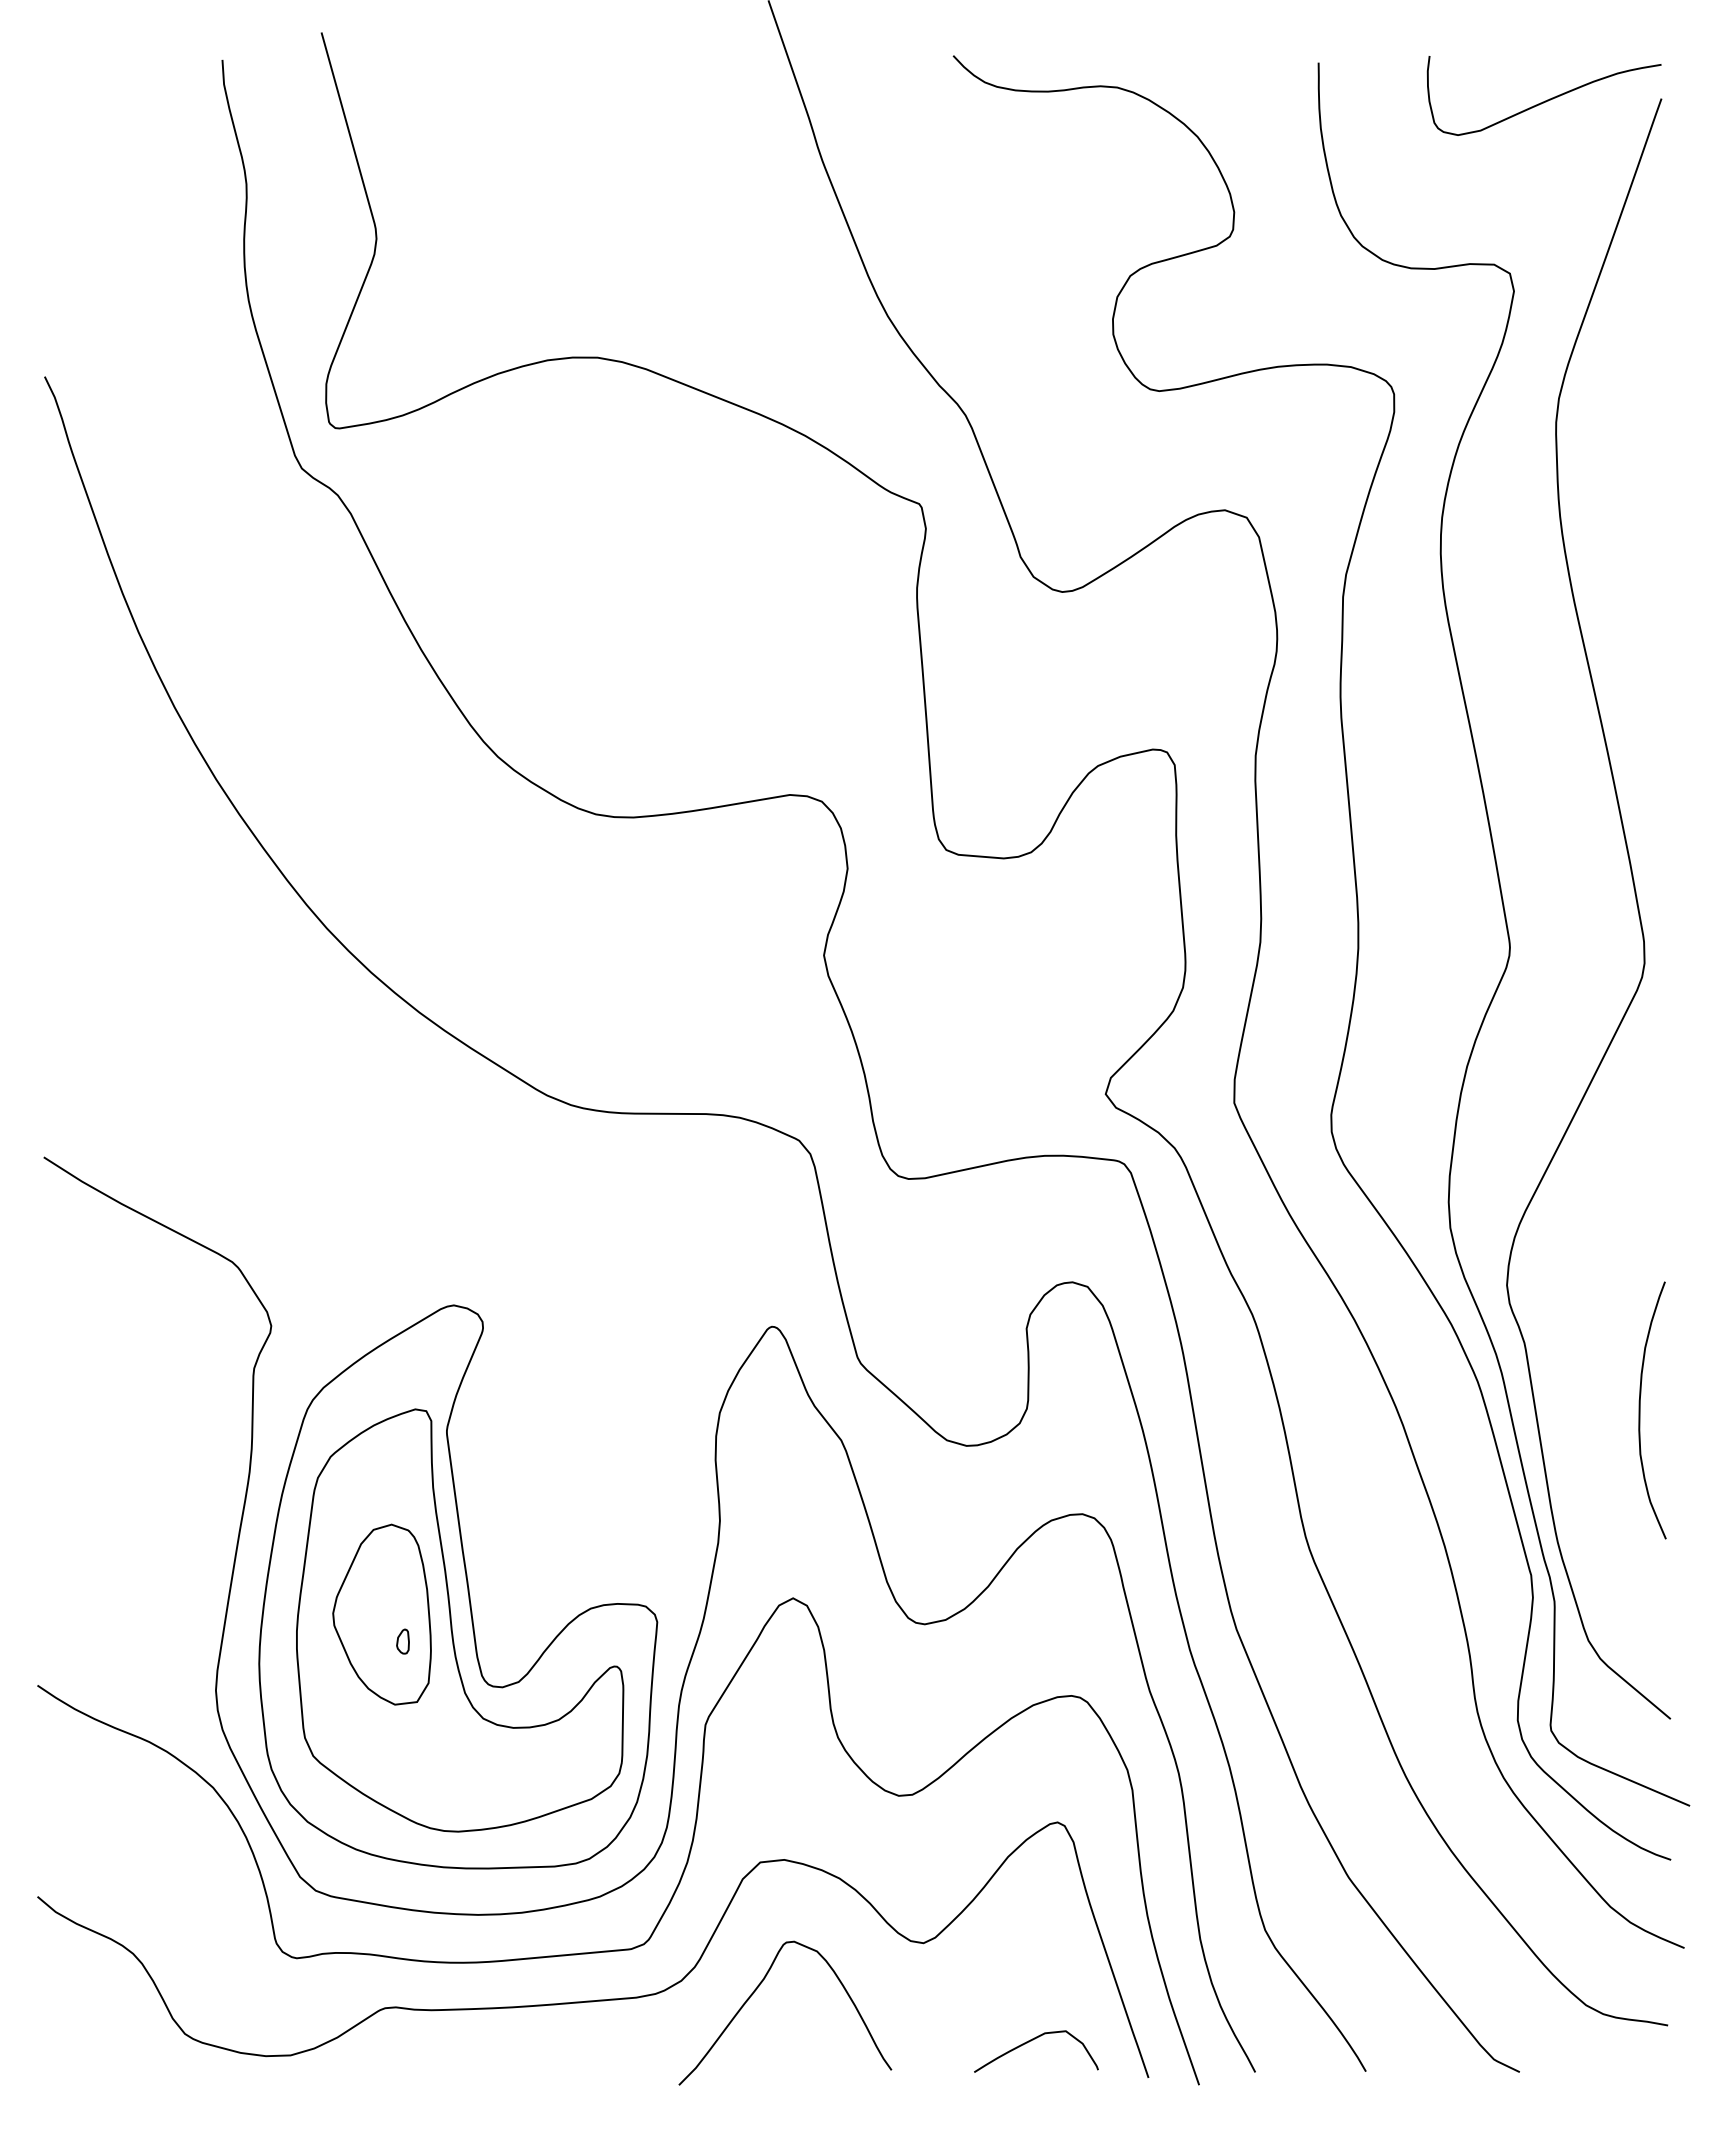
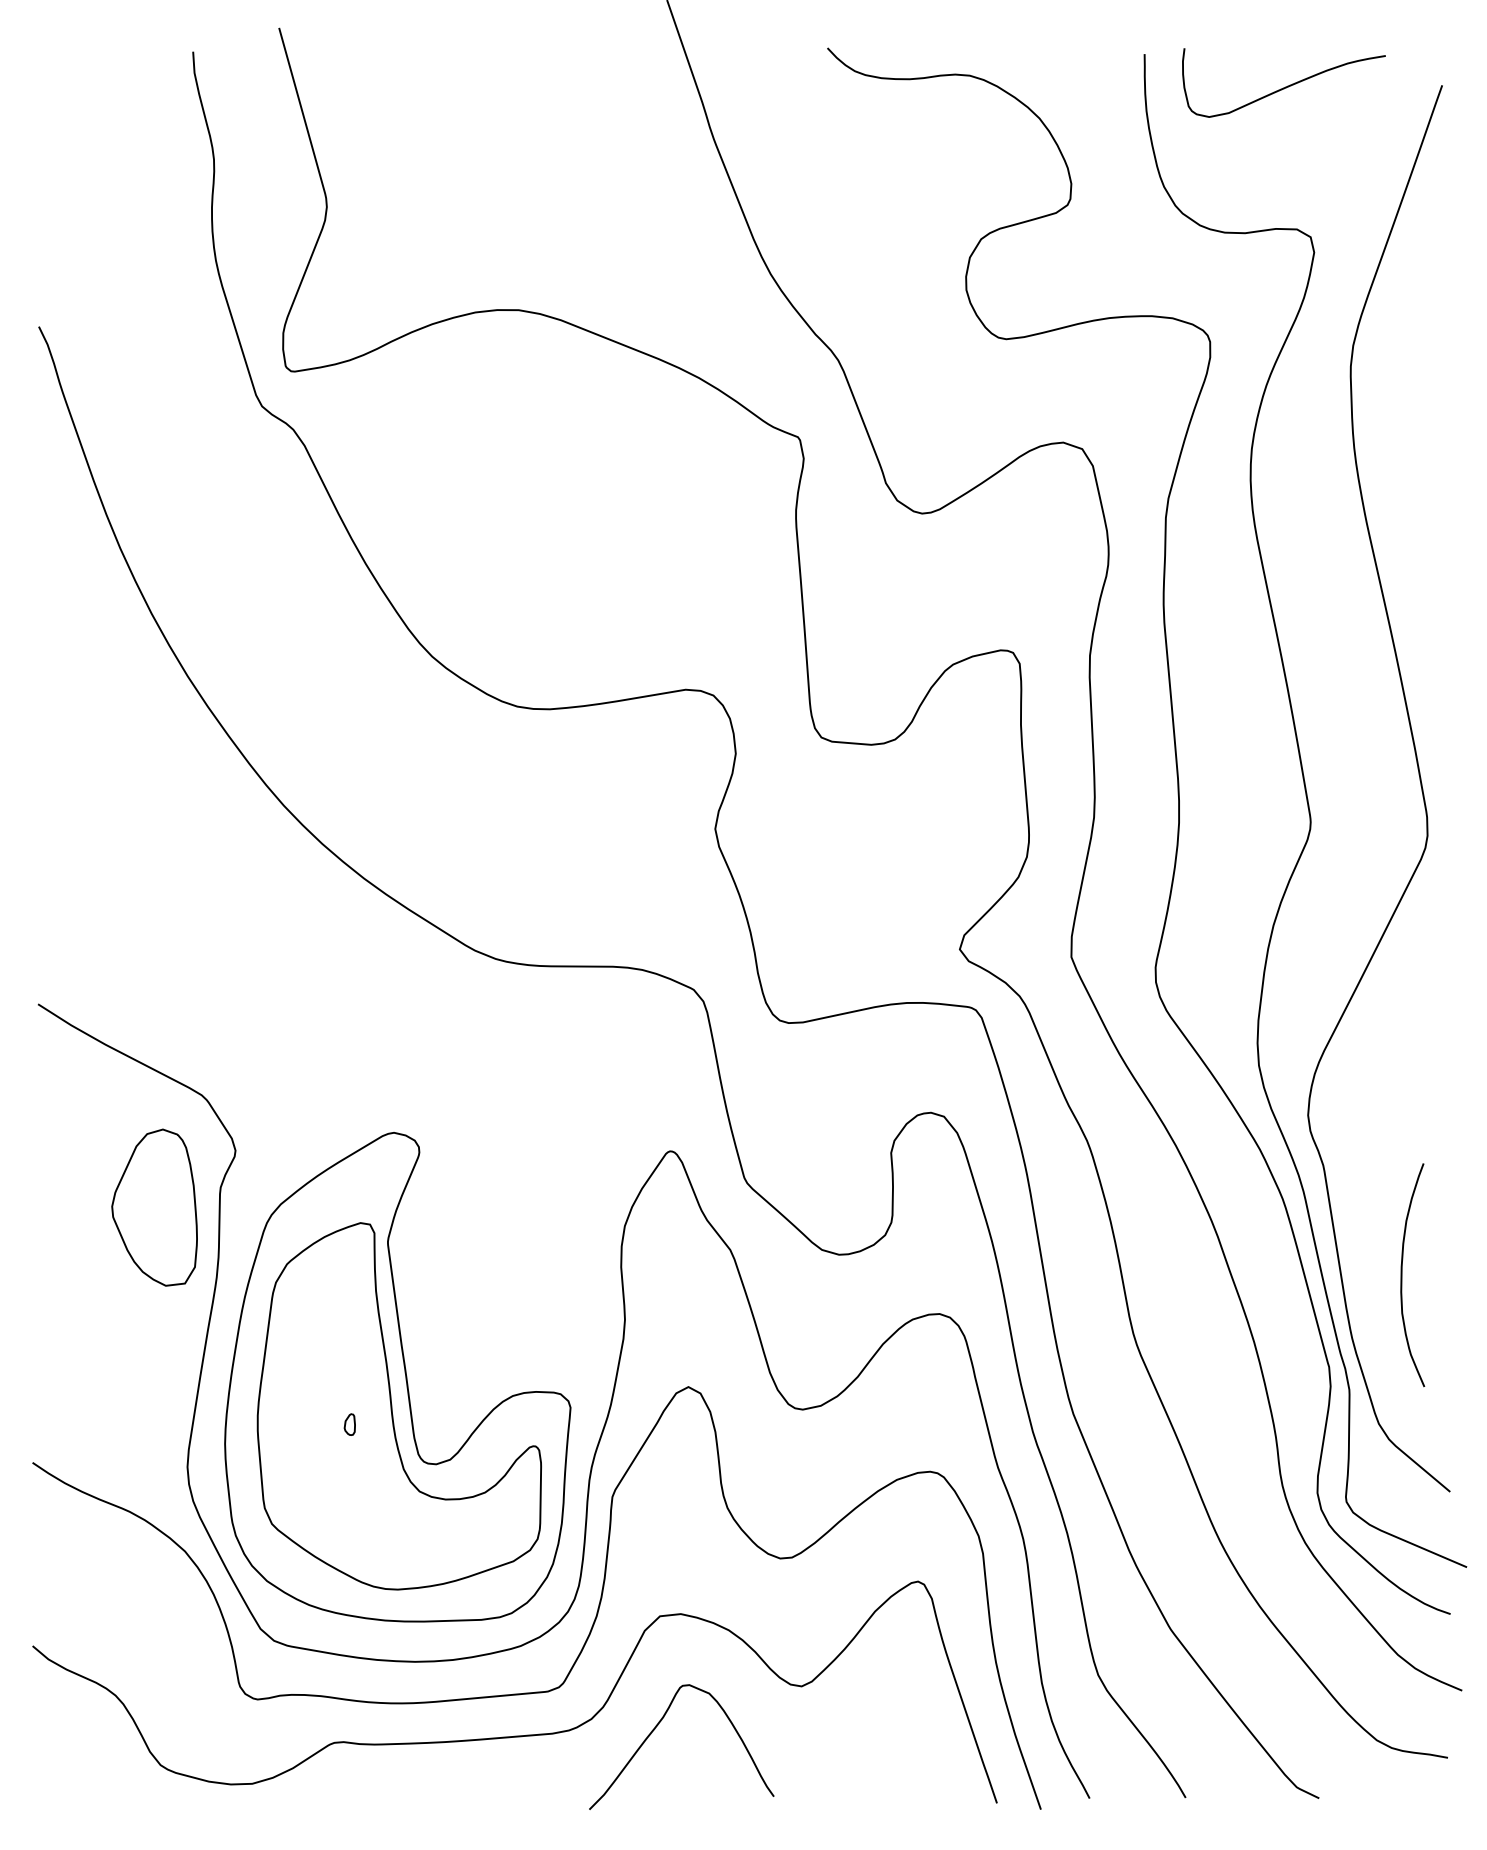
curve: (1545, 100) -> (1285, 86), moved
curve: (1640, 1410) -> (1402, 1275), moved
part: (381, 1614) -> (154, 1207), moved
curve: (1031, 2041) -> (895, 1771), removed

